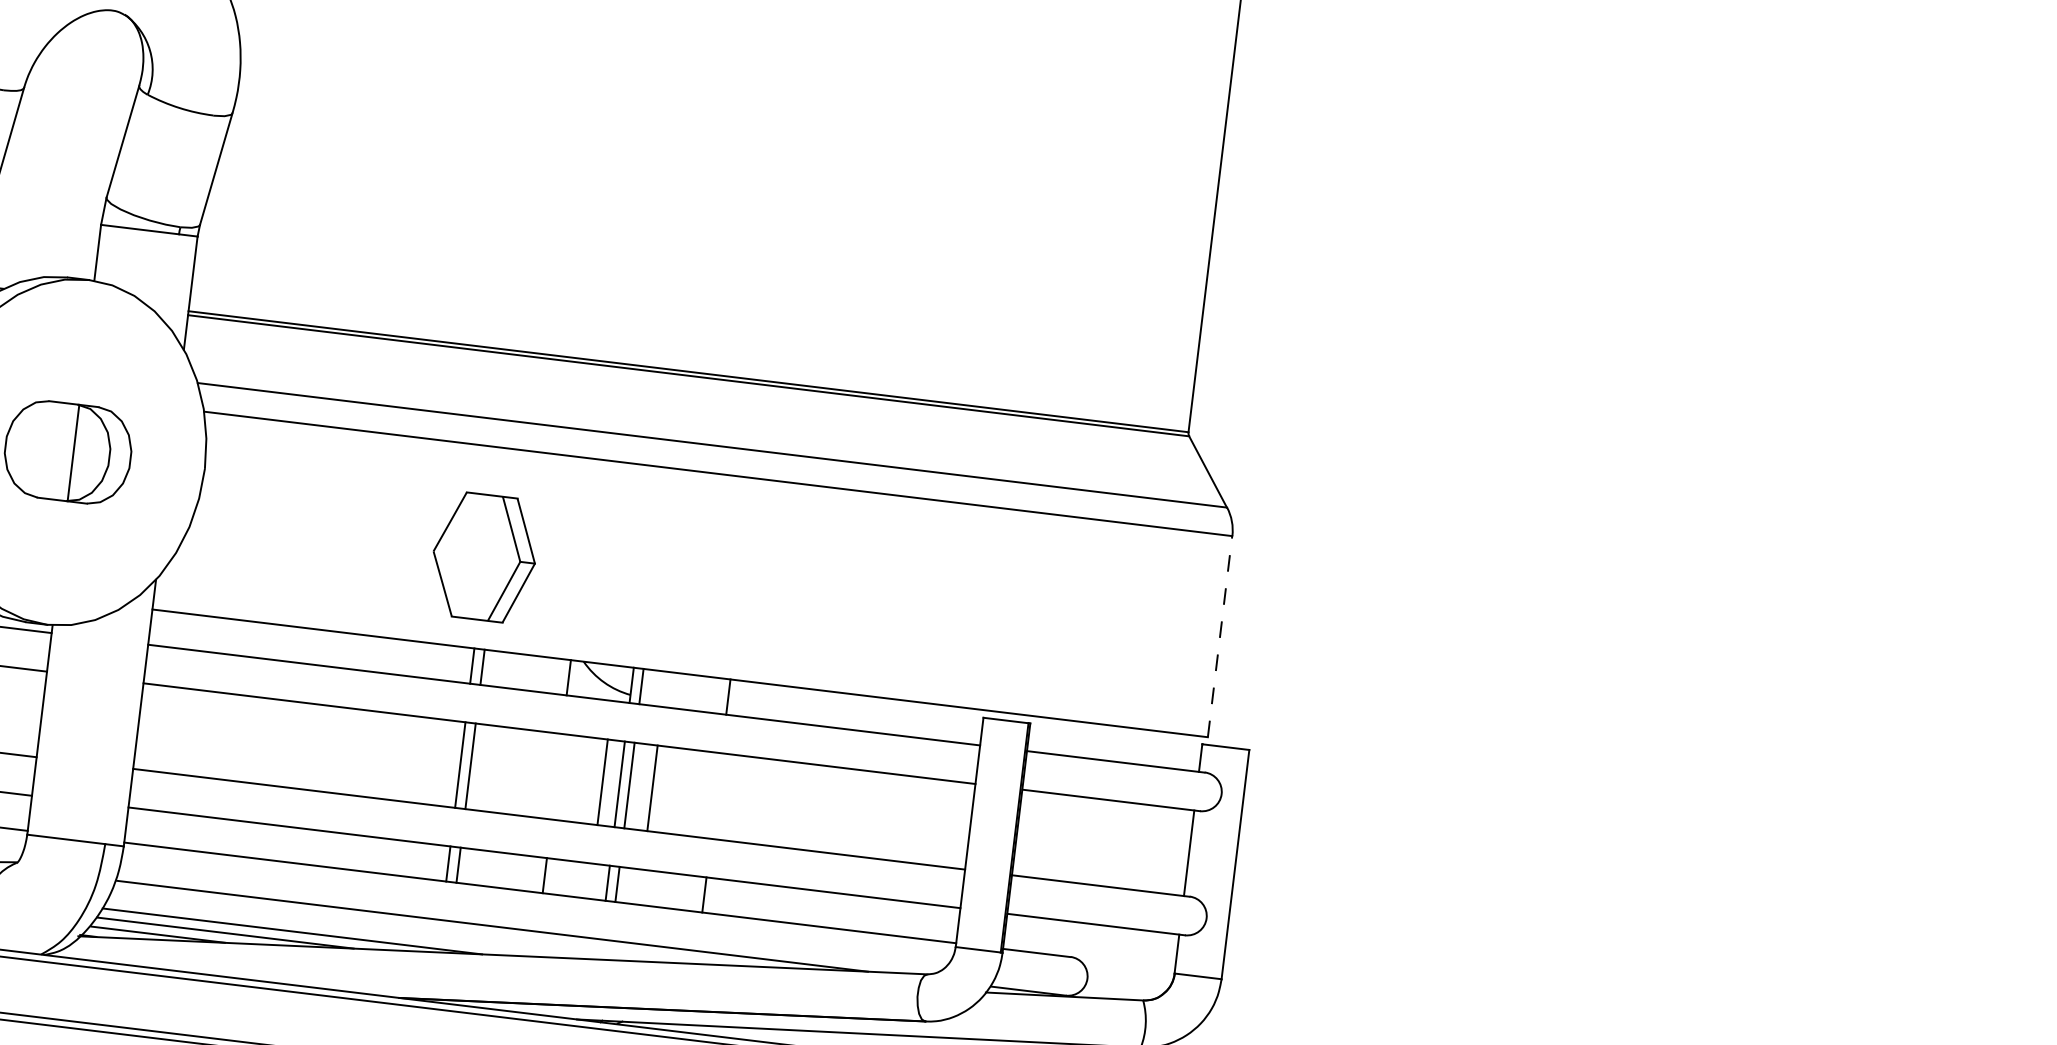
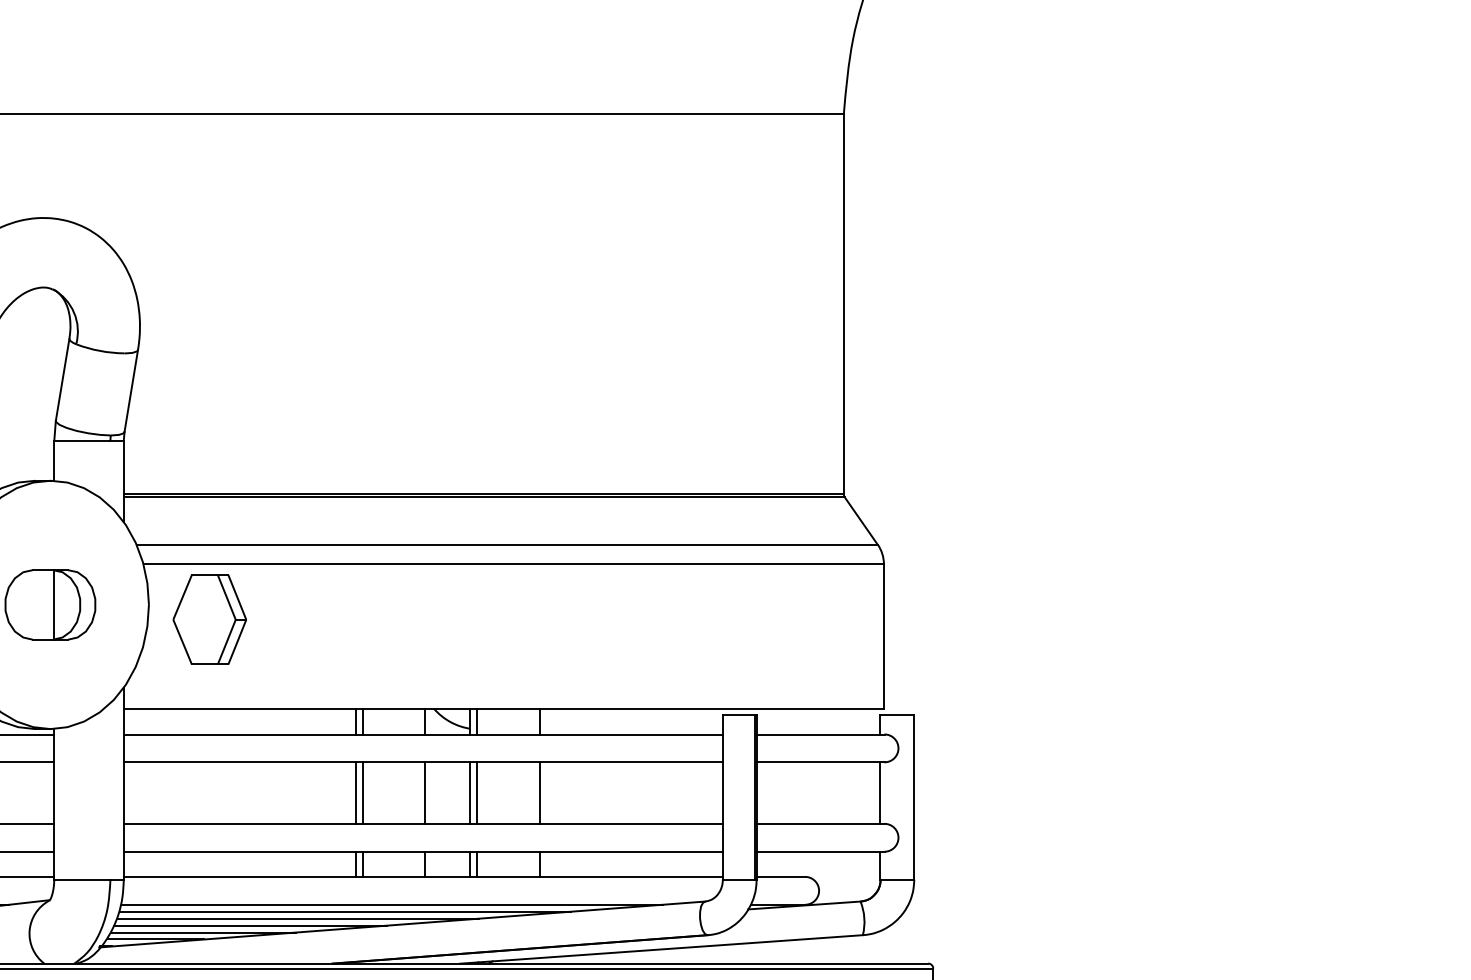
part: (483, 557) -> (209, 619), moved
line: (1219, 636) -> (883, 636), dashed -> solid
line: (603, 781) -> (425, 792), moved
line: (653, 787) -> (540, 792), moved
line: (426, 927) -> (345, 911), added
line: (359, 929) -> (298, 918), added

